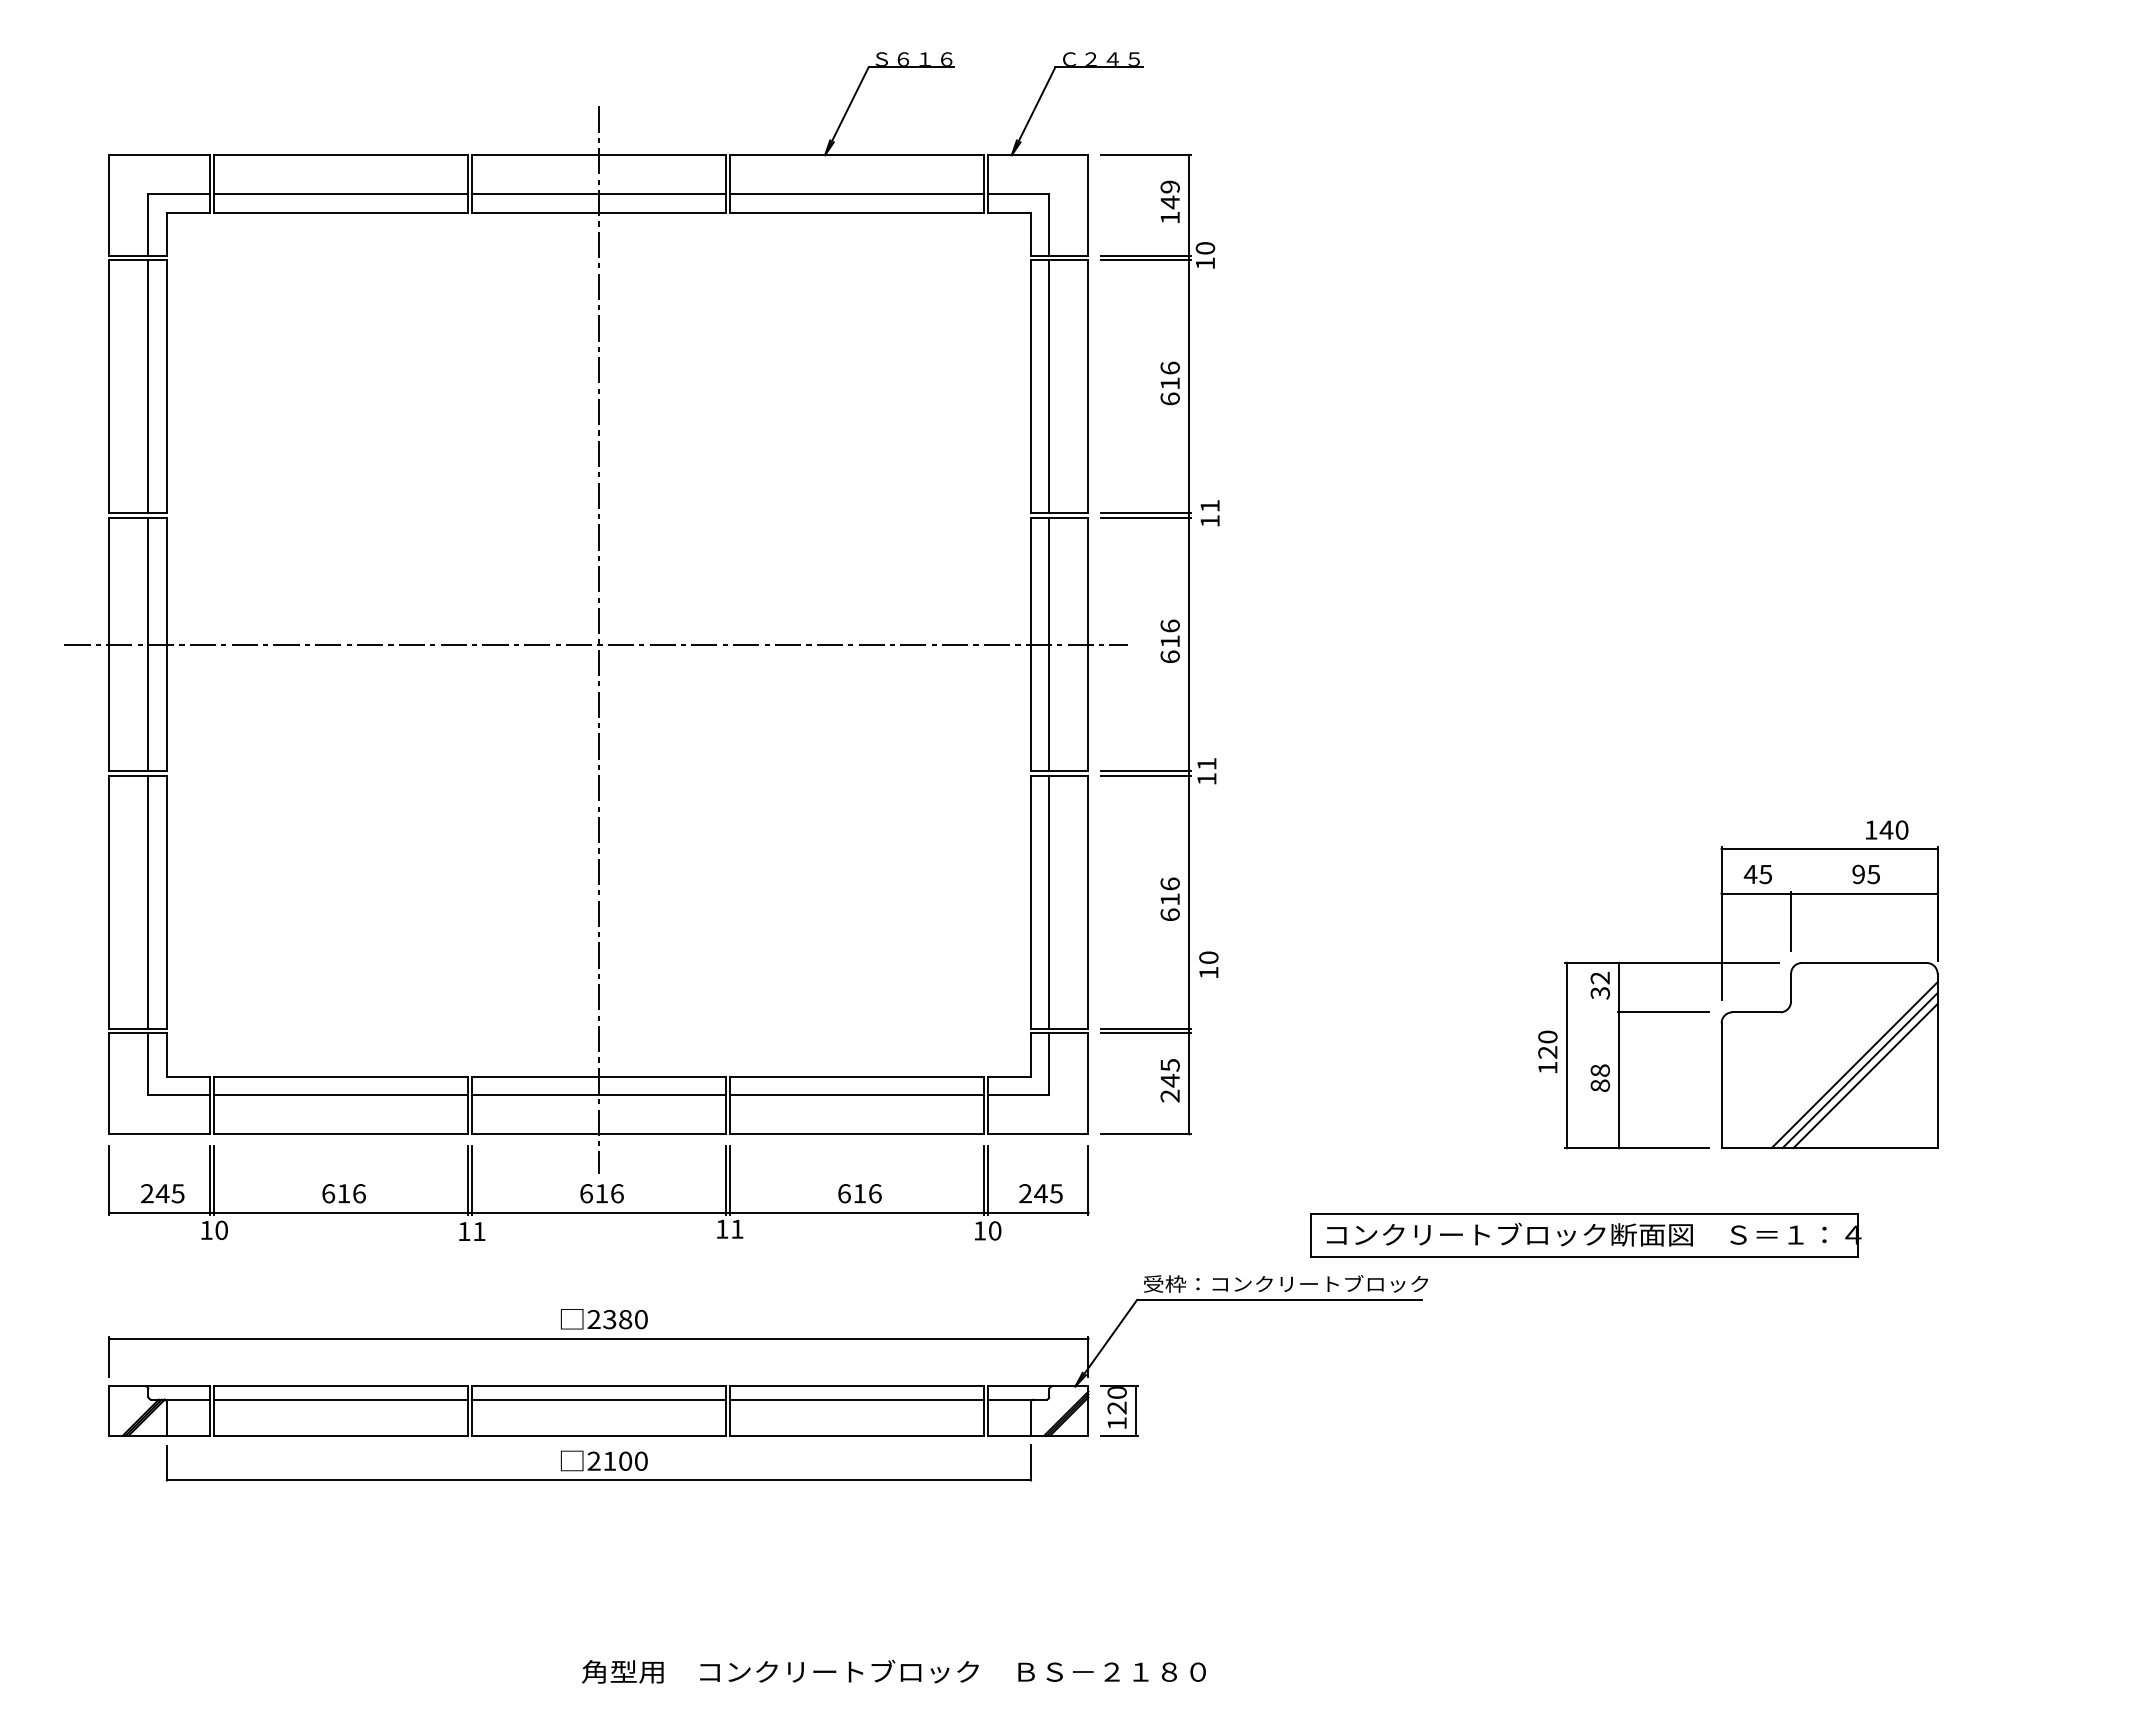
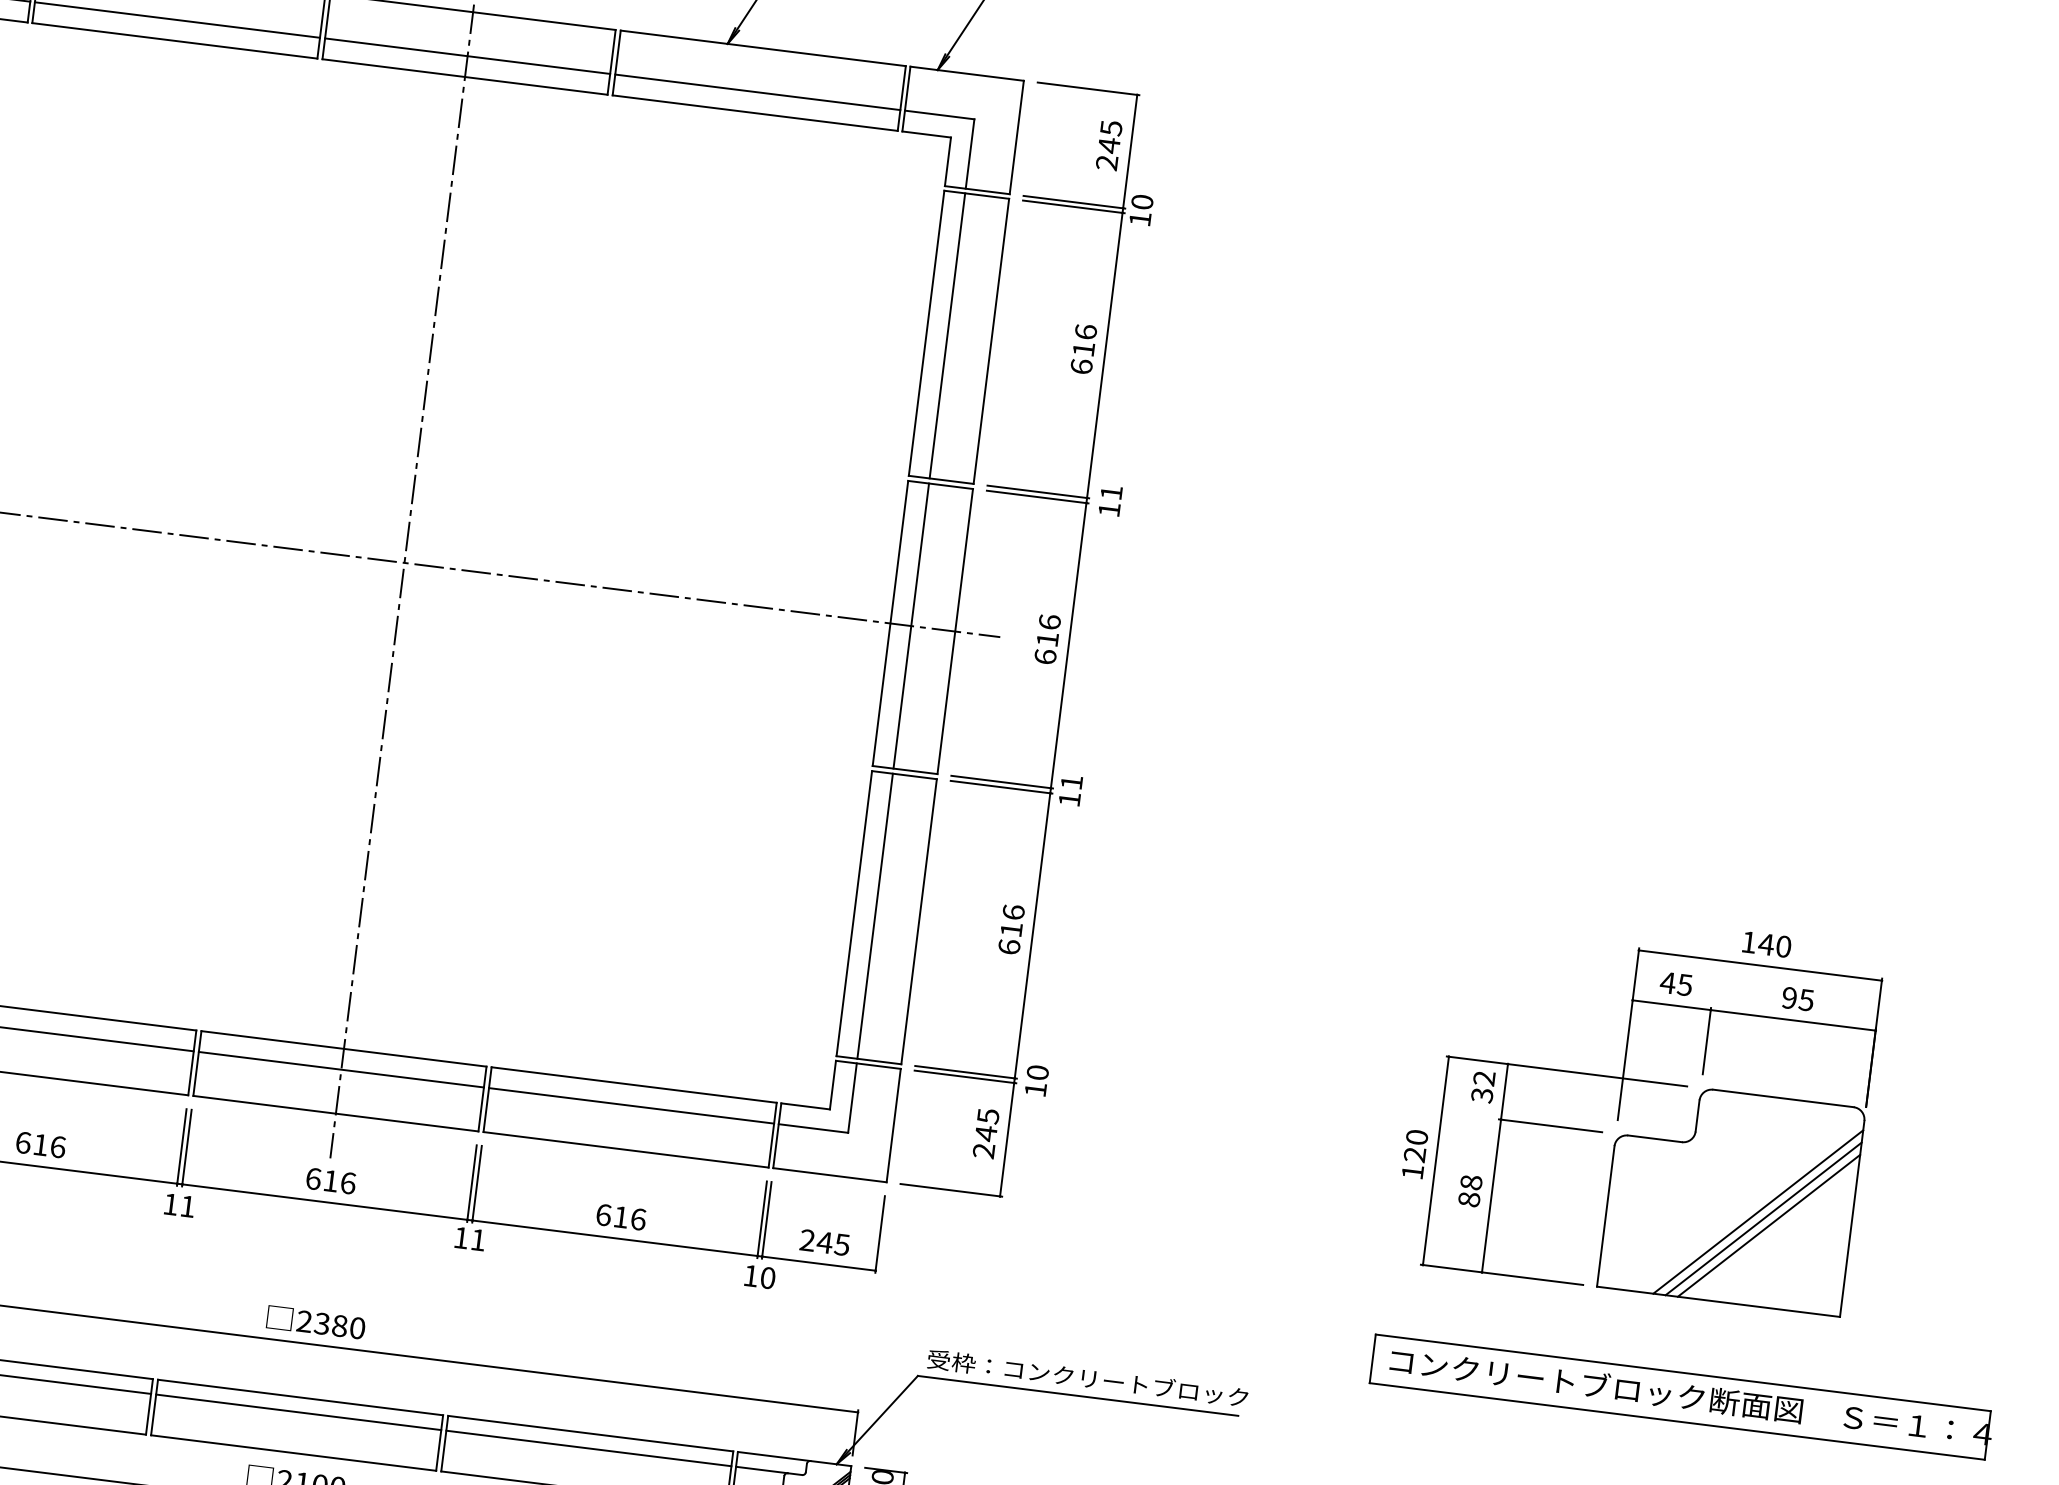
text: (1169, 202) -> (1108, 145), 149 -> 245
text: (1887, 829) -> (1767, 943), moved
text: (1208, 964) -> (1036, 1080), moved
part: (1585, 1235) -> (1681, 1397), moved

